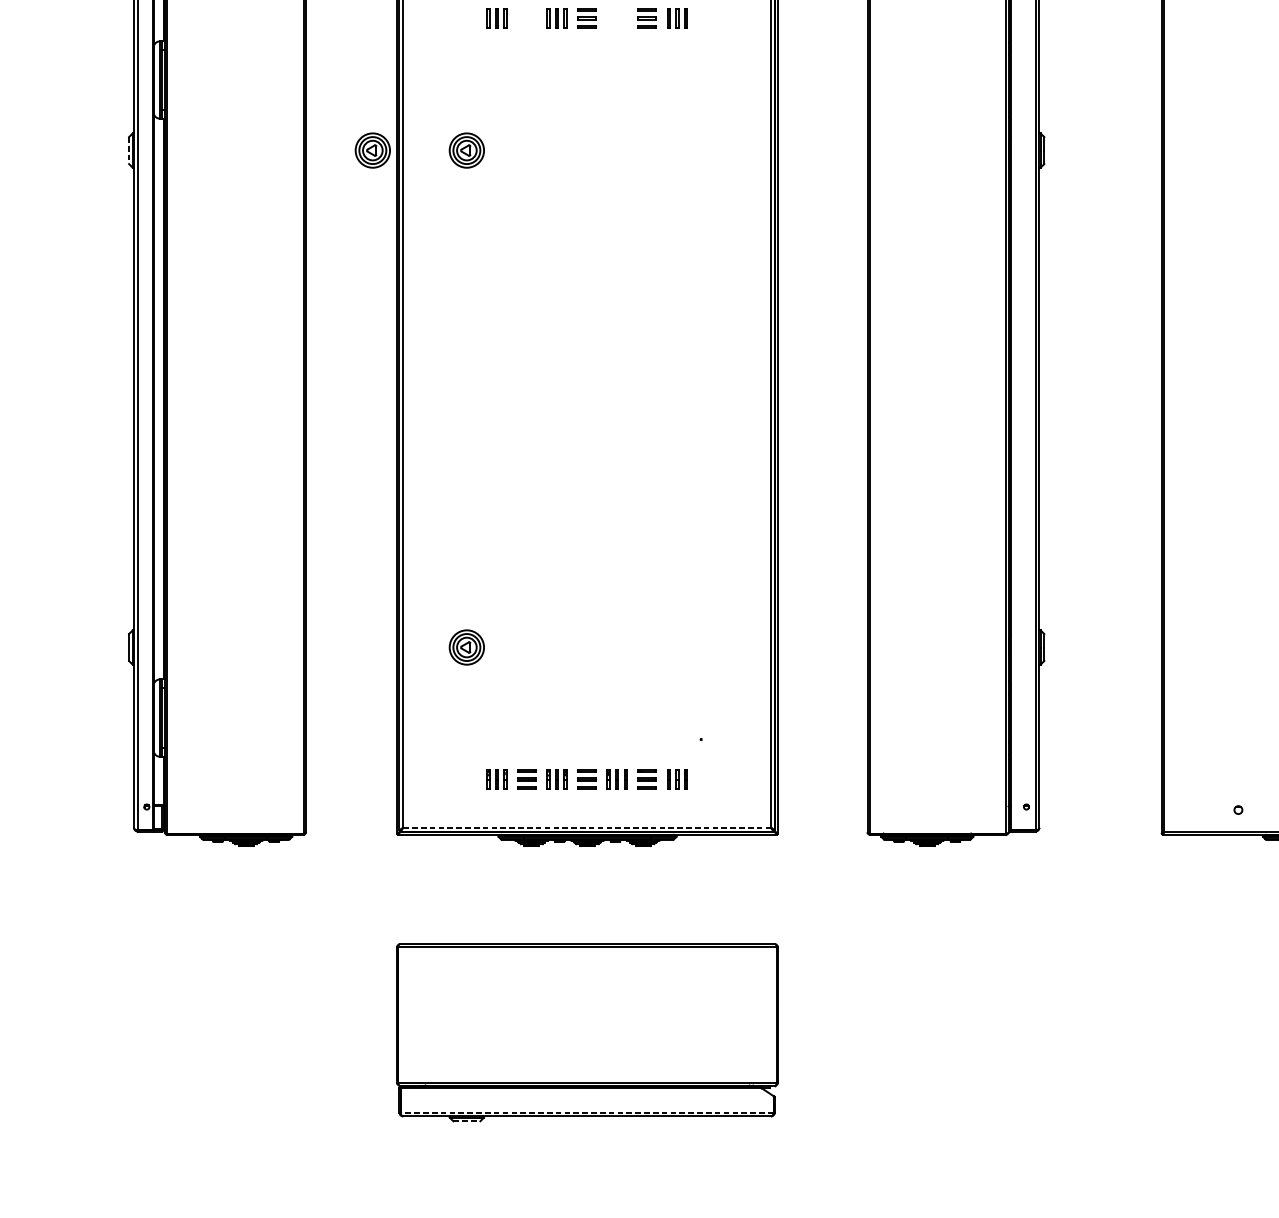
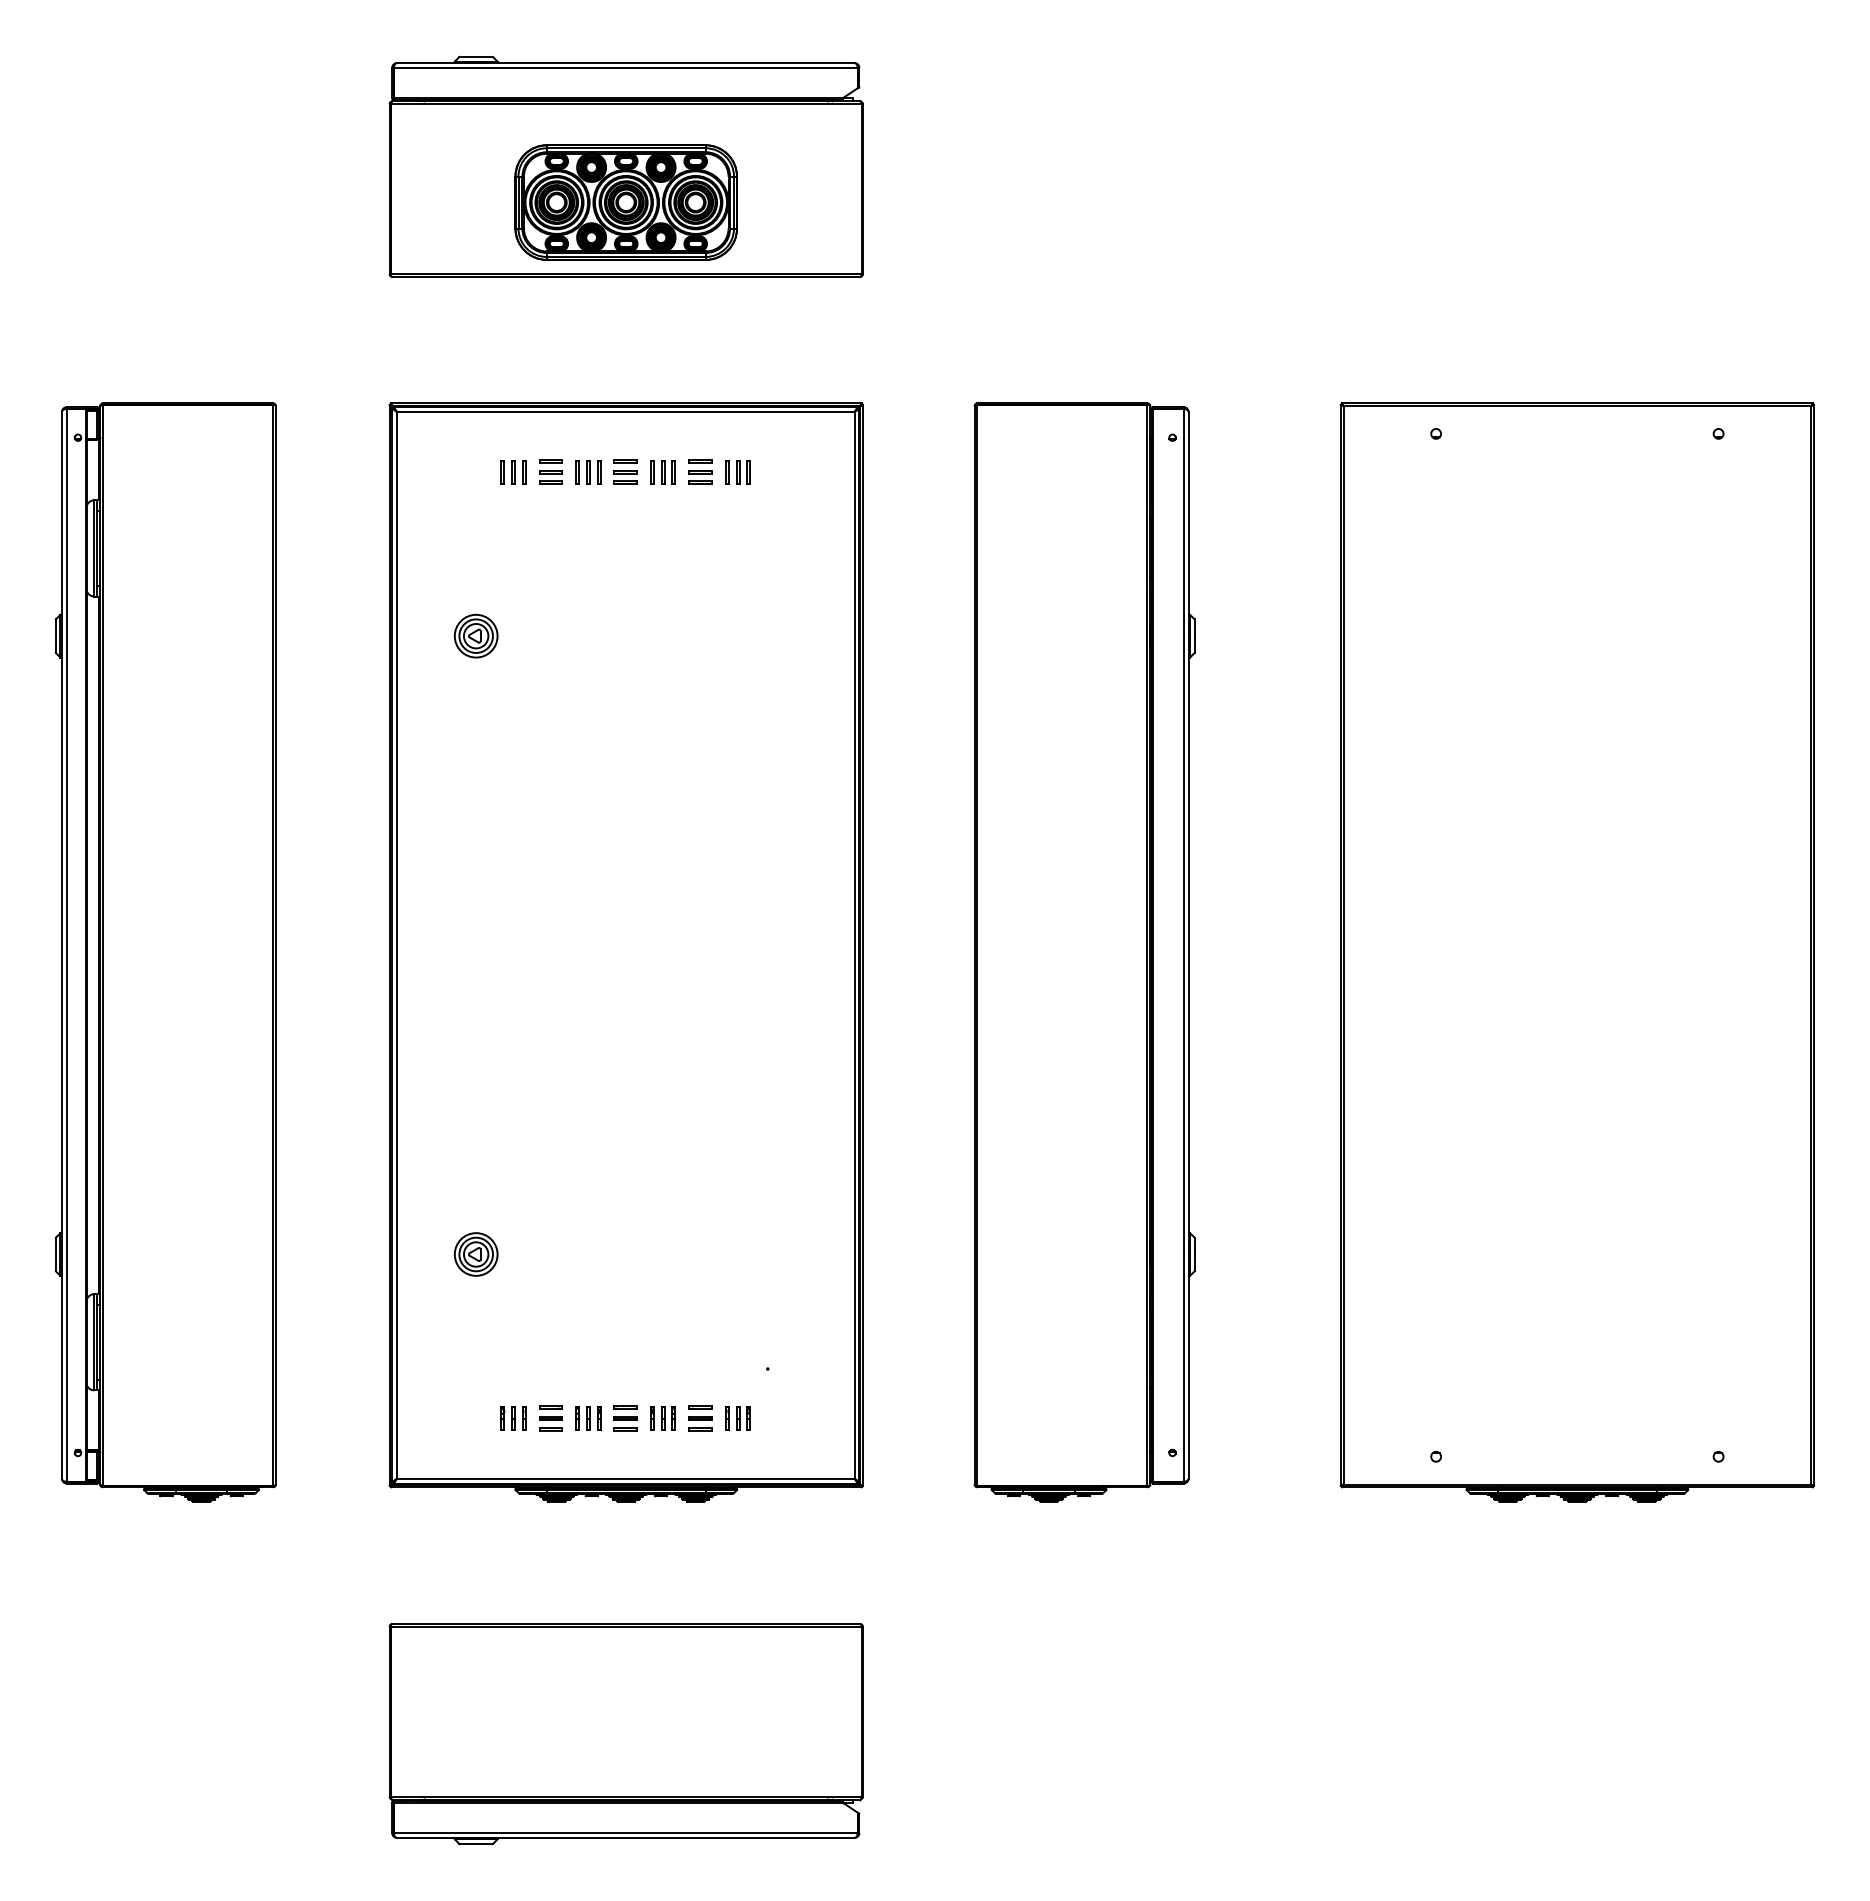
part: (526, 18) -> (550, 471), added
part: (616, 19) -> (662, 472), added
line: (128, 150) -> (55, 636), dashed -> solid
part: (372, 150) -> (358, 635), removed
line: (586, 827) -> (625, 1478), dashed -> solid
line: (586, 1112) -> (625, 1833), dashed -> solid
line: (467, 1120) -> (476, 1843), dashed -> solid

